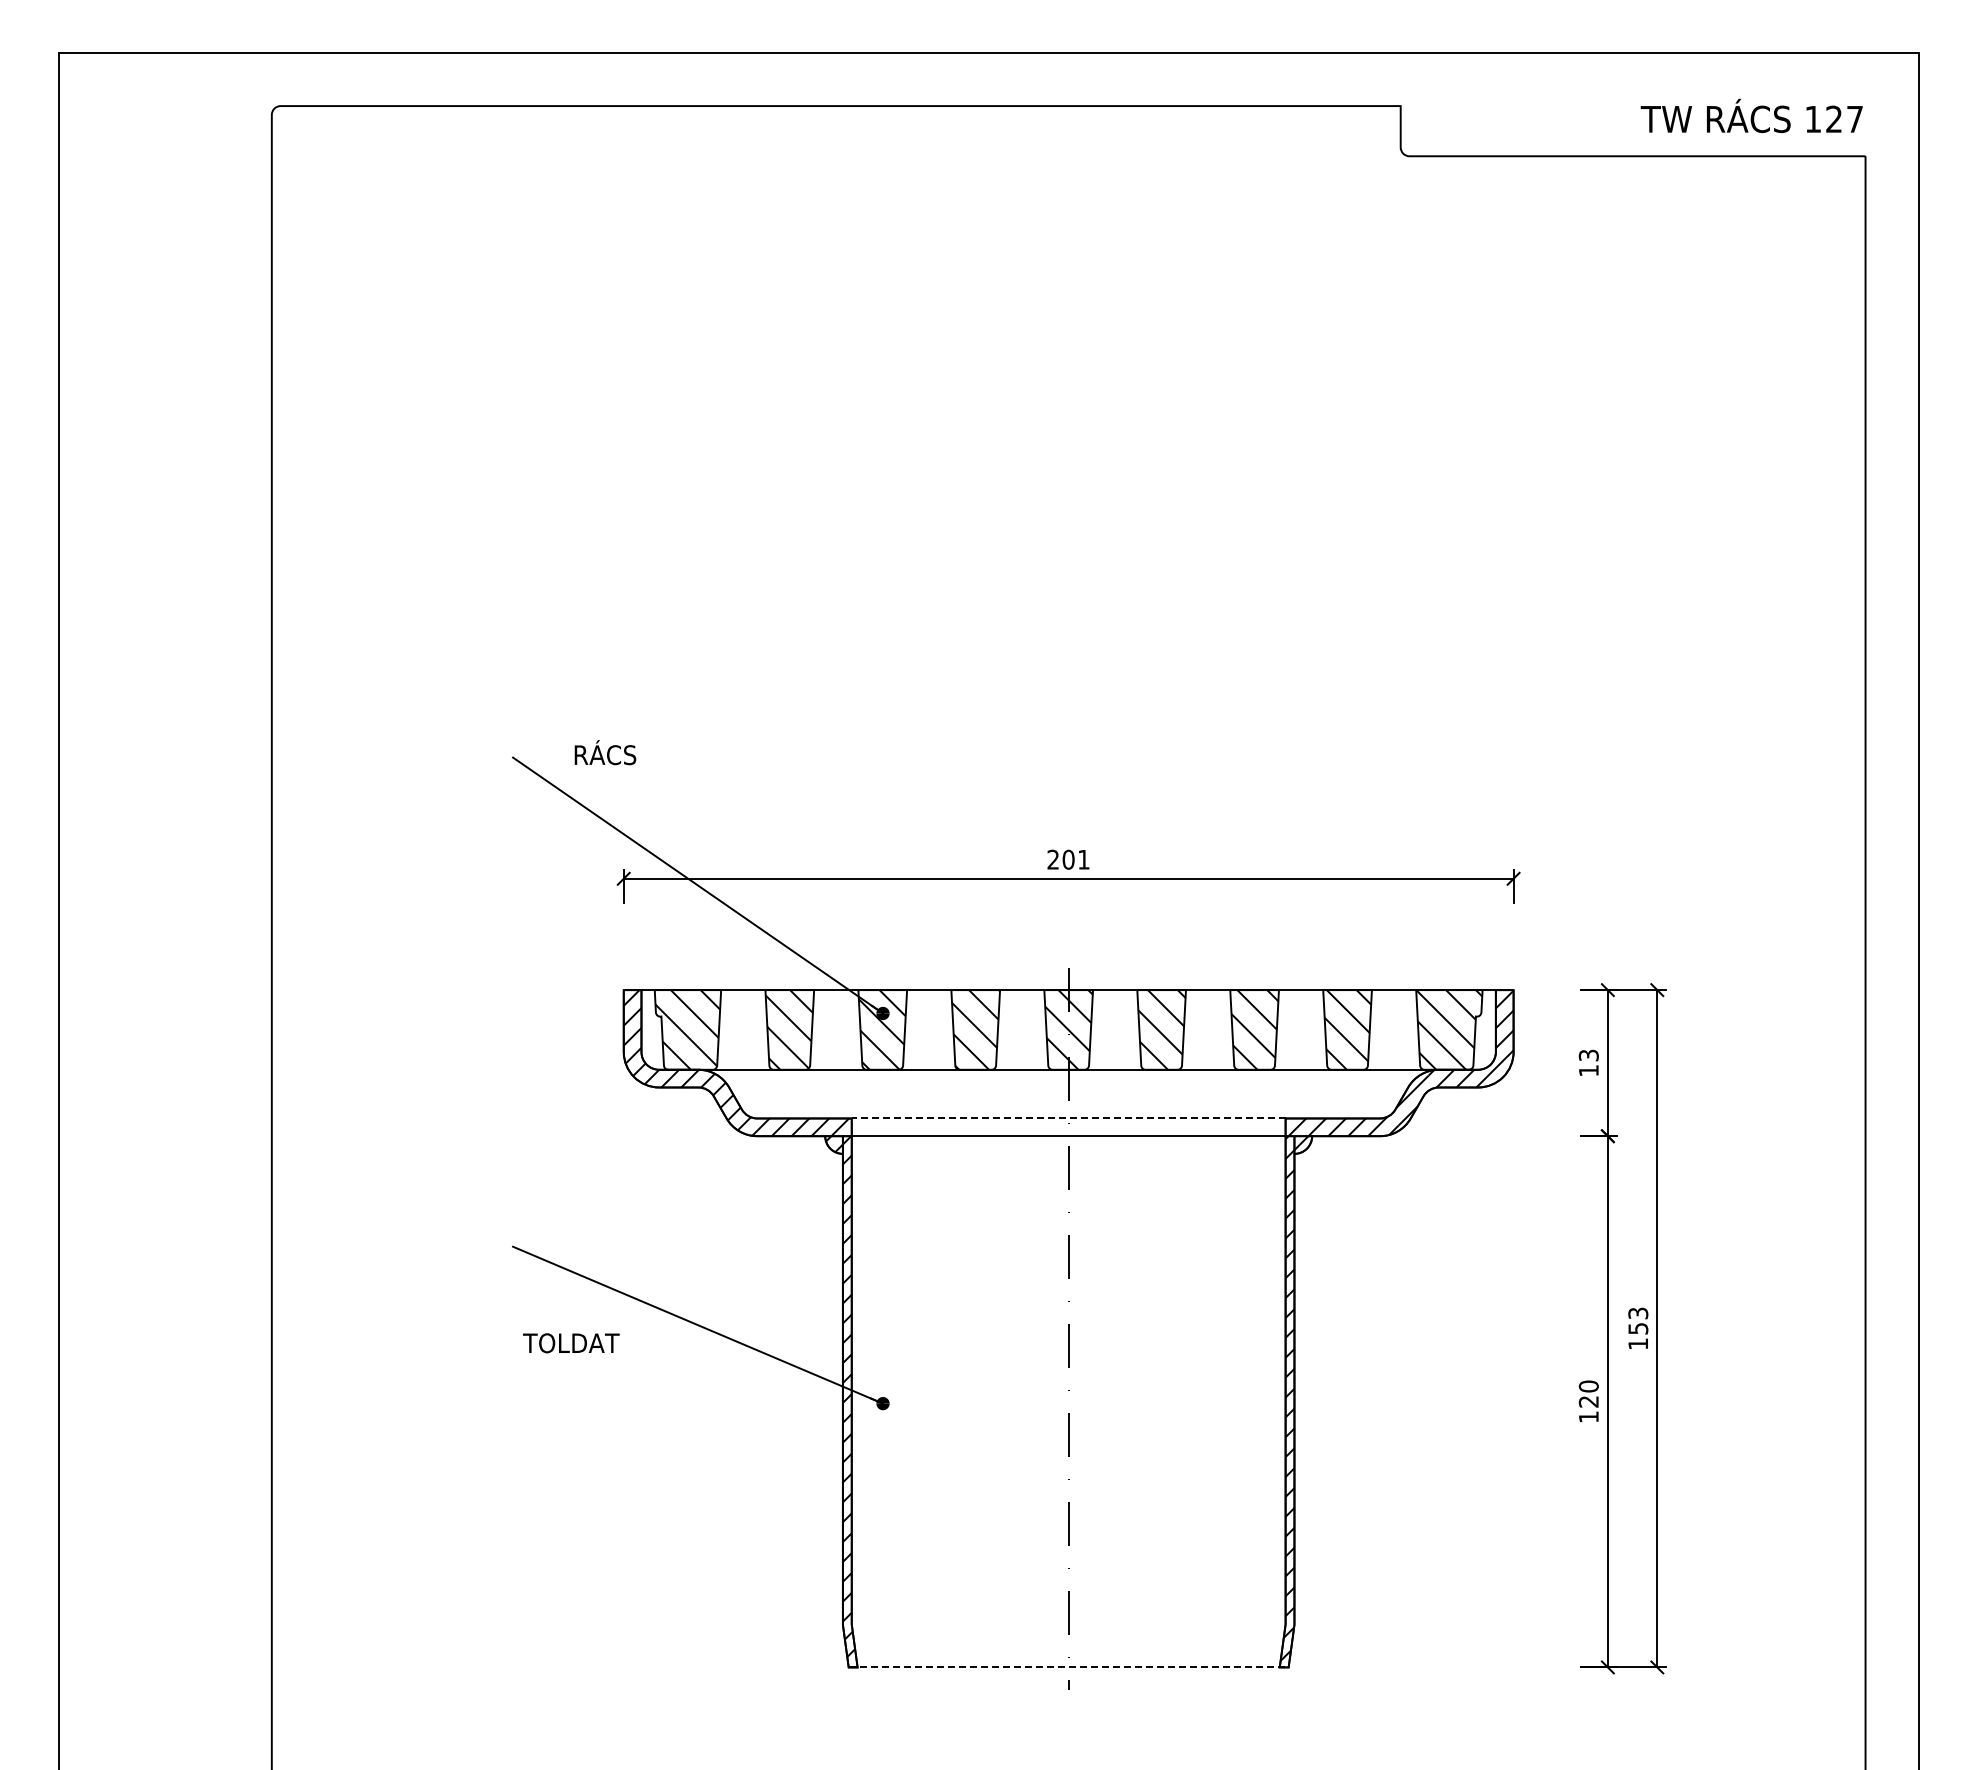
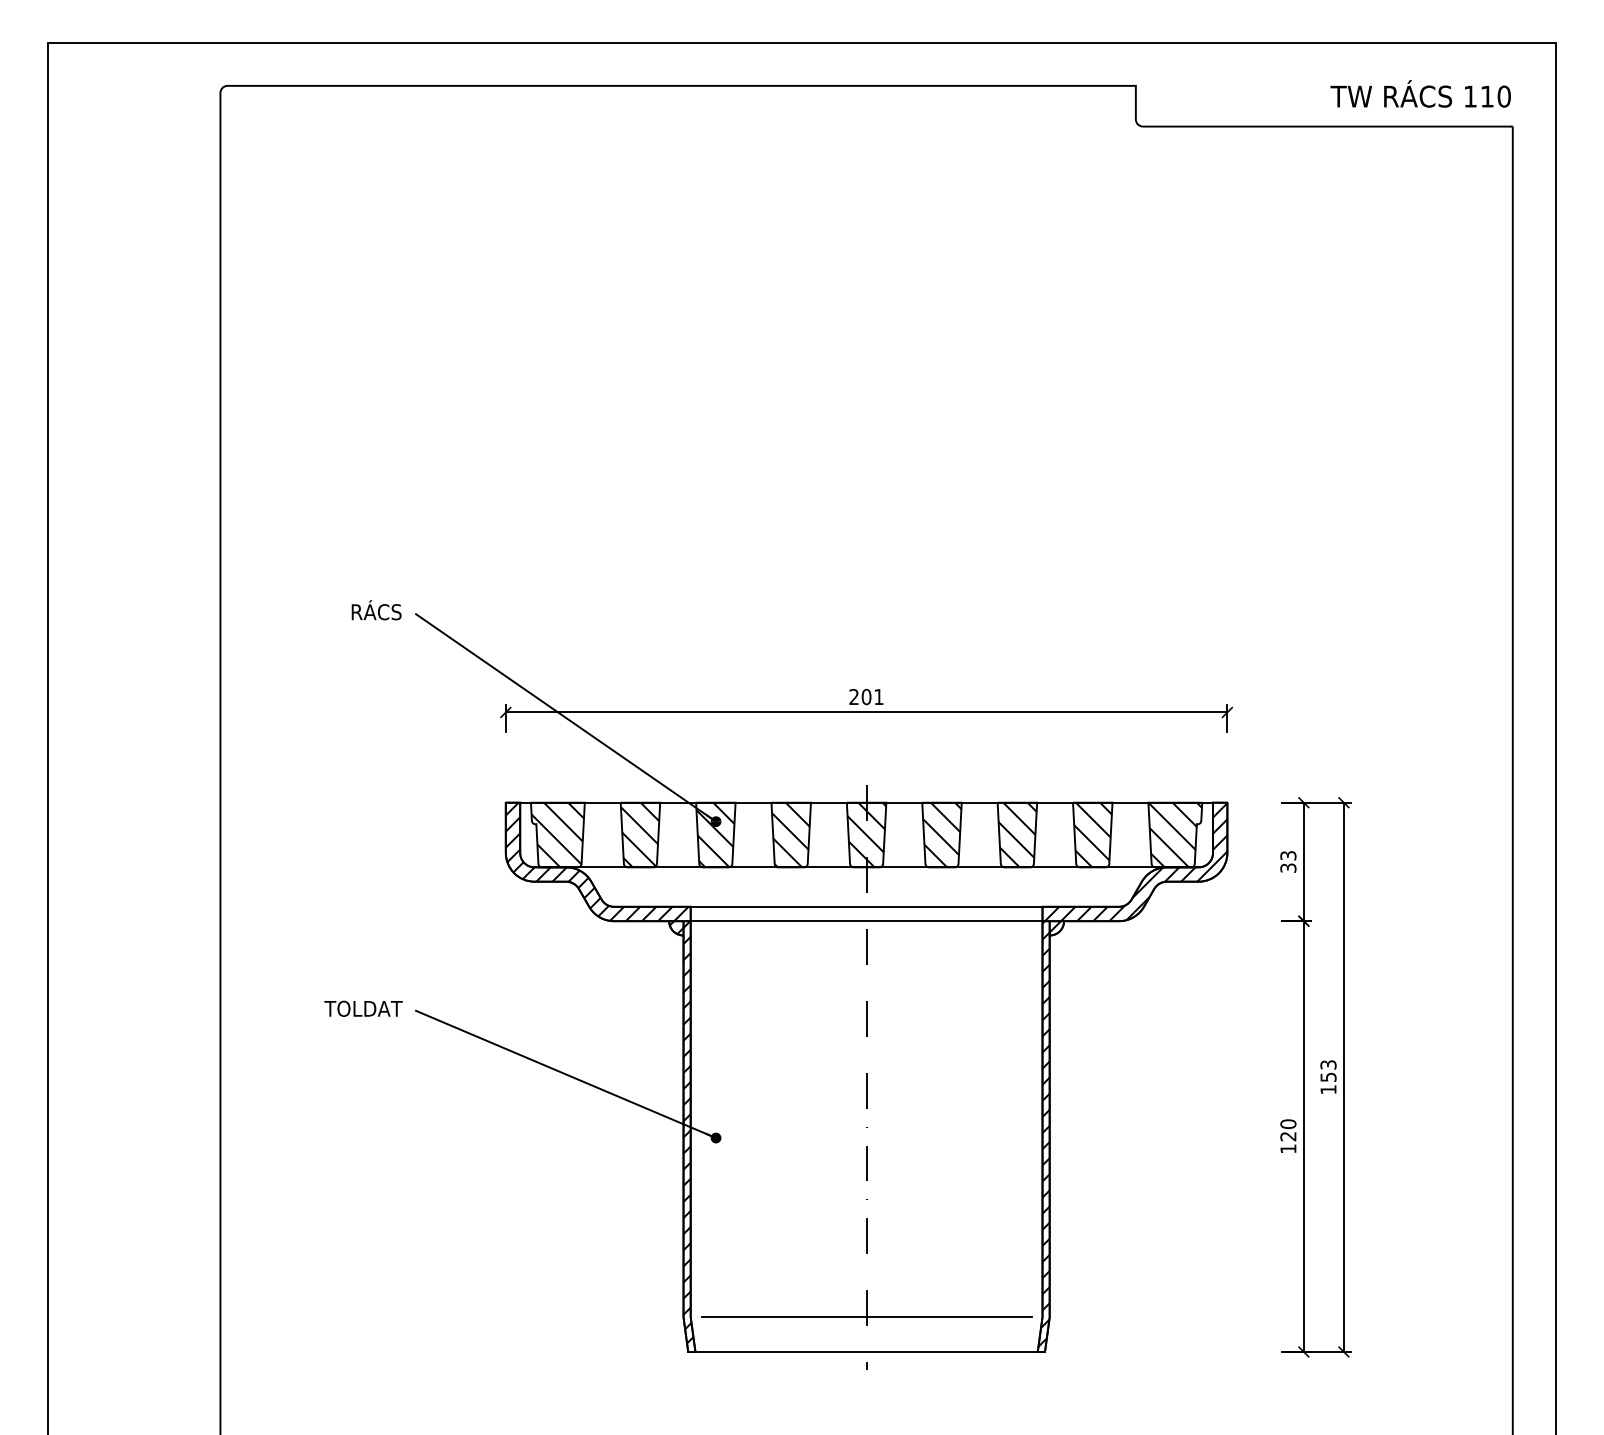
text: (1844, 119) -> (1495, 96), 127 -> 110
text: (605, 752) -> (376, 610), moved
text: (1588, 1070) -> (1288, 867), 13 -> 33
line: (1068, 1118) -> (866, 906), dashed -> solid
text: (571, 1343) -> (363, 1009), moved
line: (1068, 1624) -> (866, 1317), added
line: (1068, 1667) -> (866, 1352), dashed -> solid

